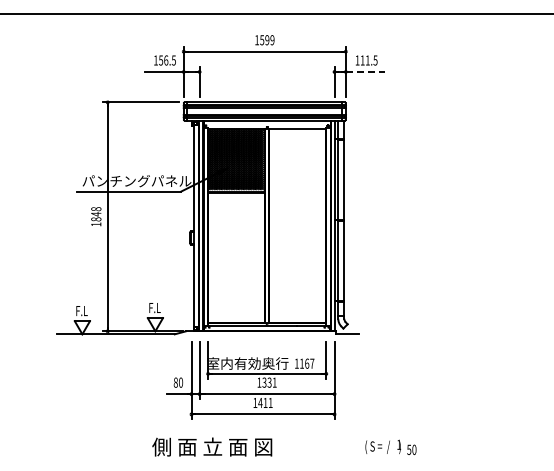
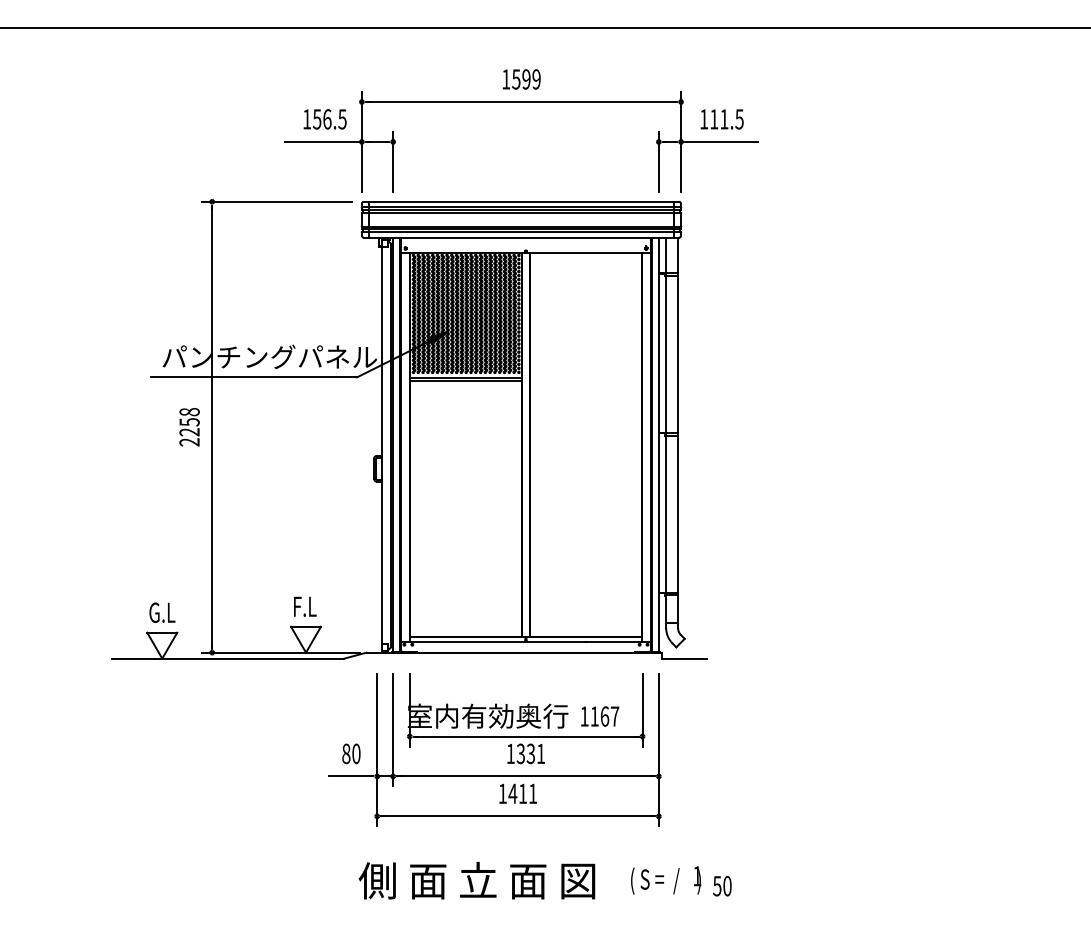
line: (366, 71) -> (721, 141), dashed -> solid
text: (96, 219) -> (190, 432), 1848 -> 2258
text: (82, 310) -> (162, 611), F.L -> G.L
text: (212, 446) -> (477, 879), moved
text: (390, 446) -> (680, 879), moved

